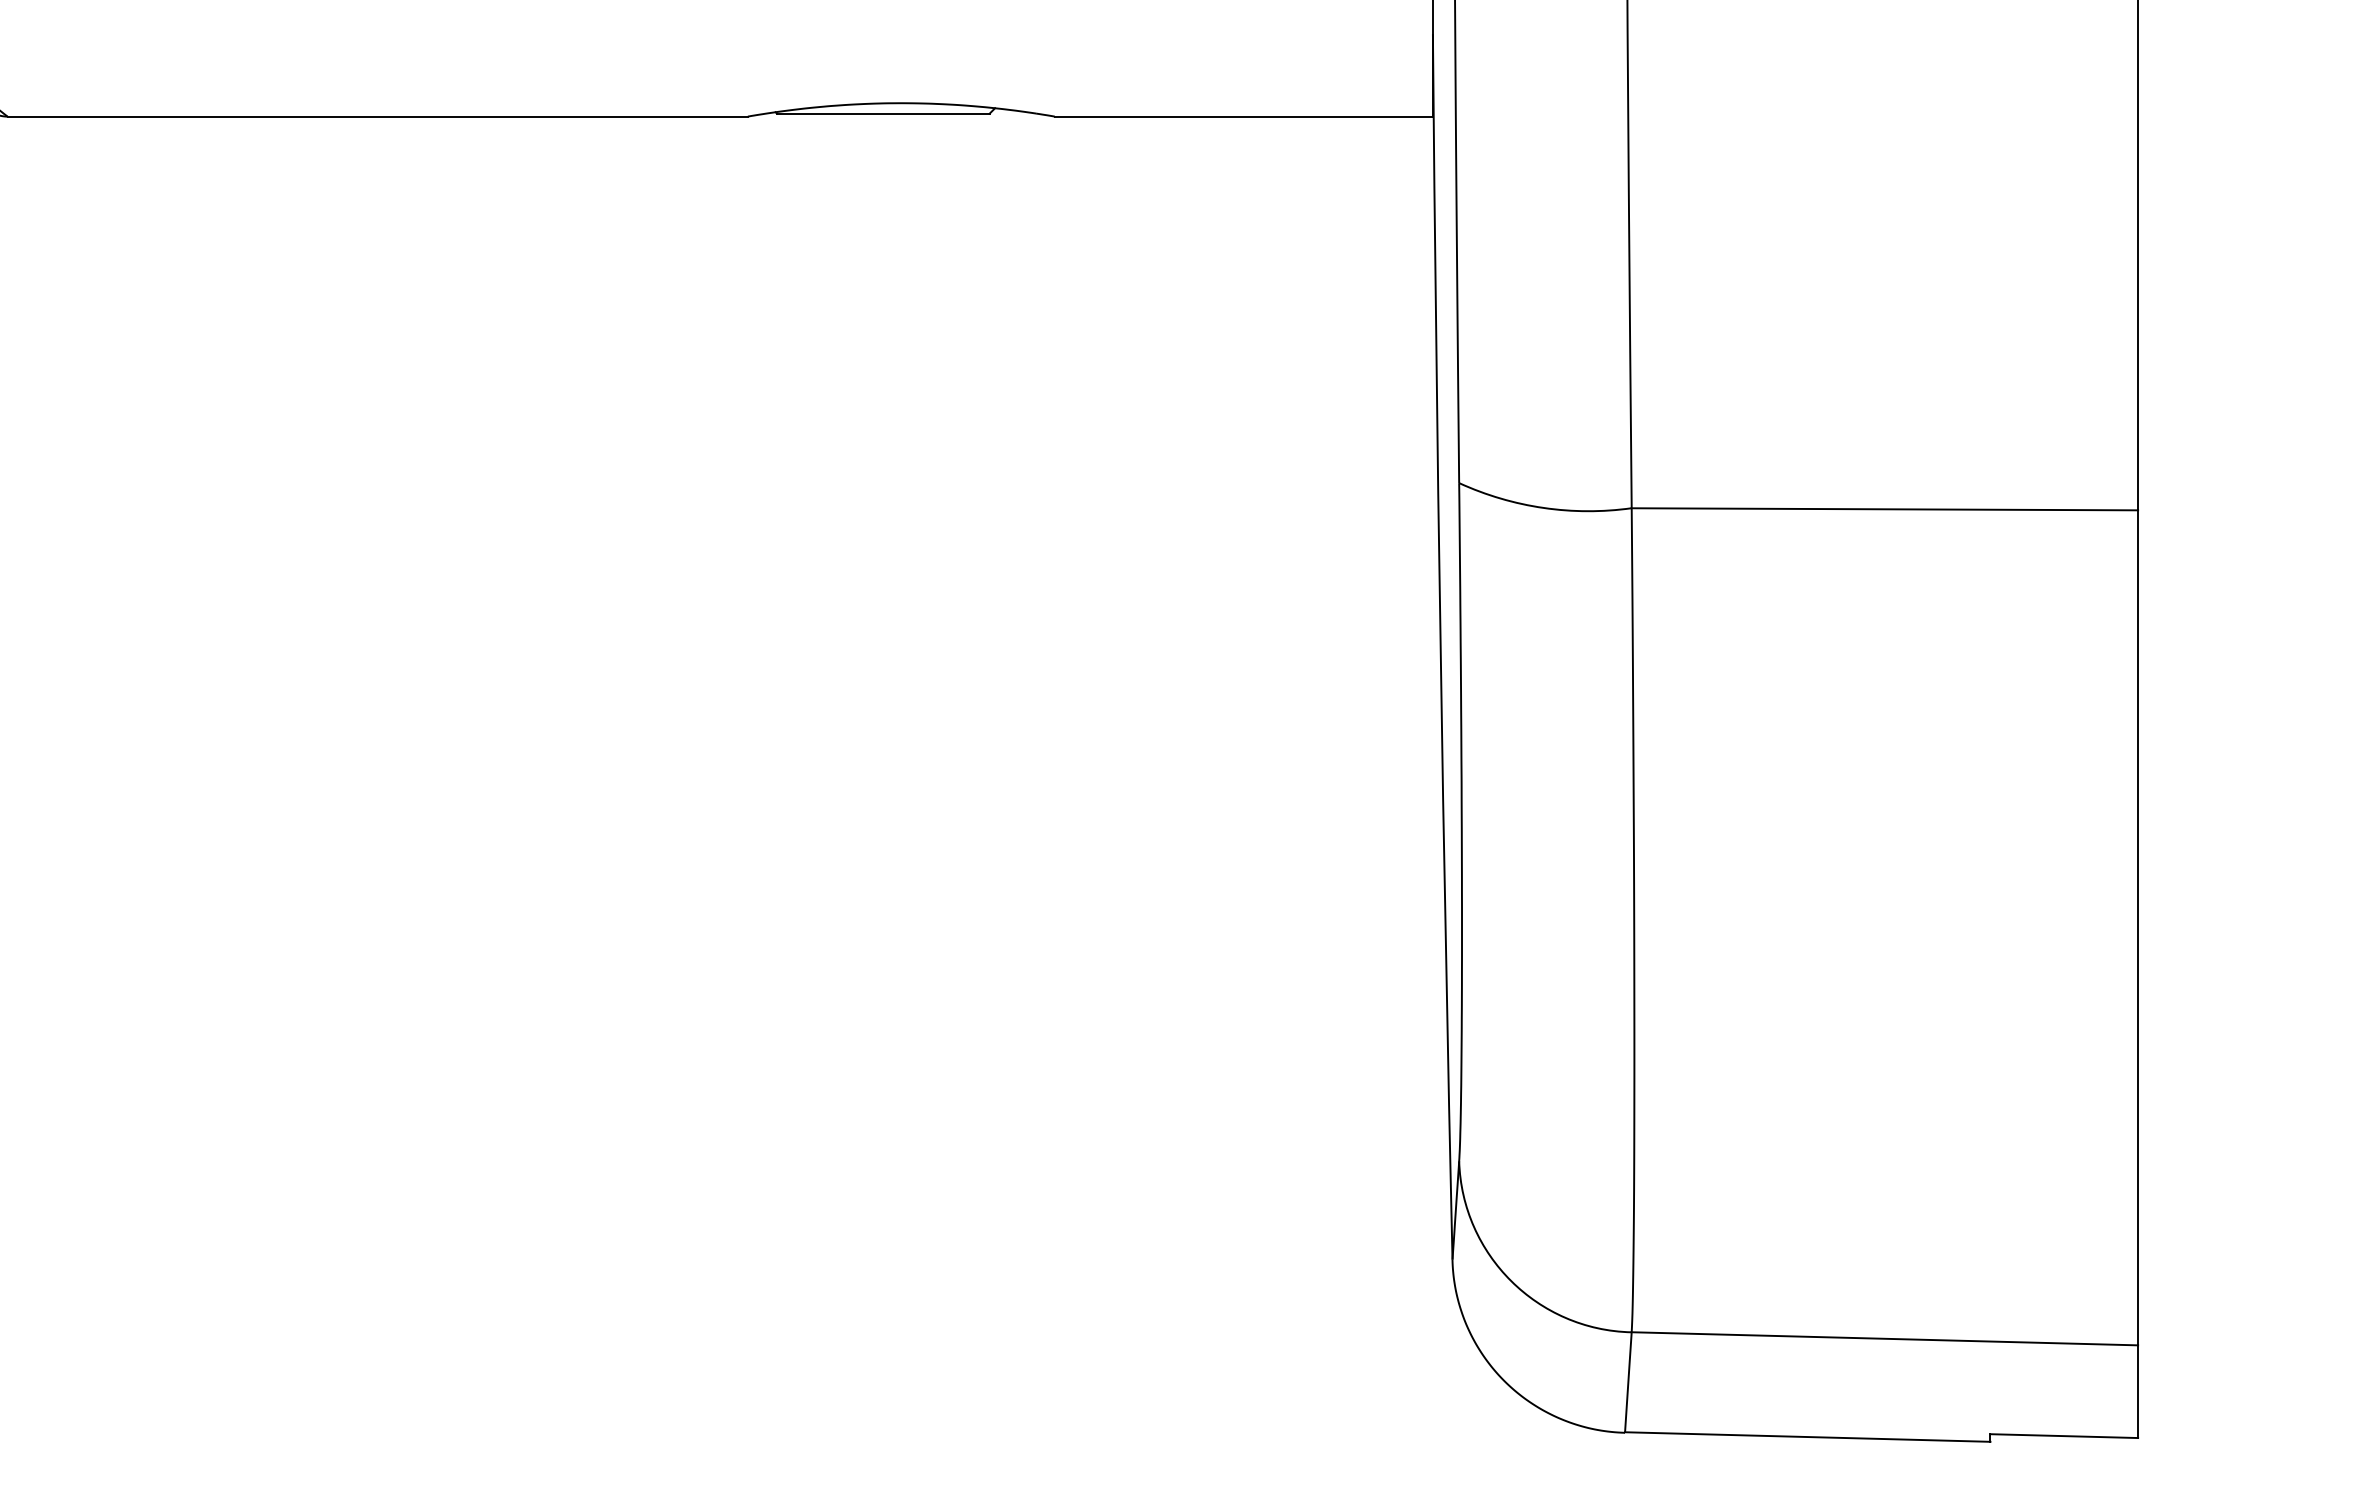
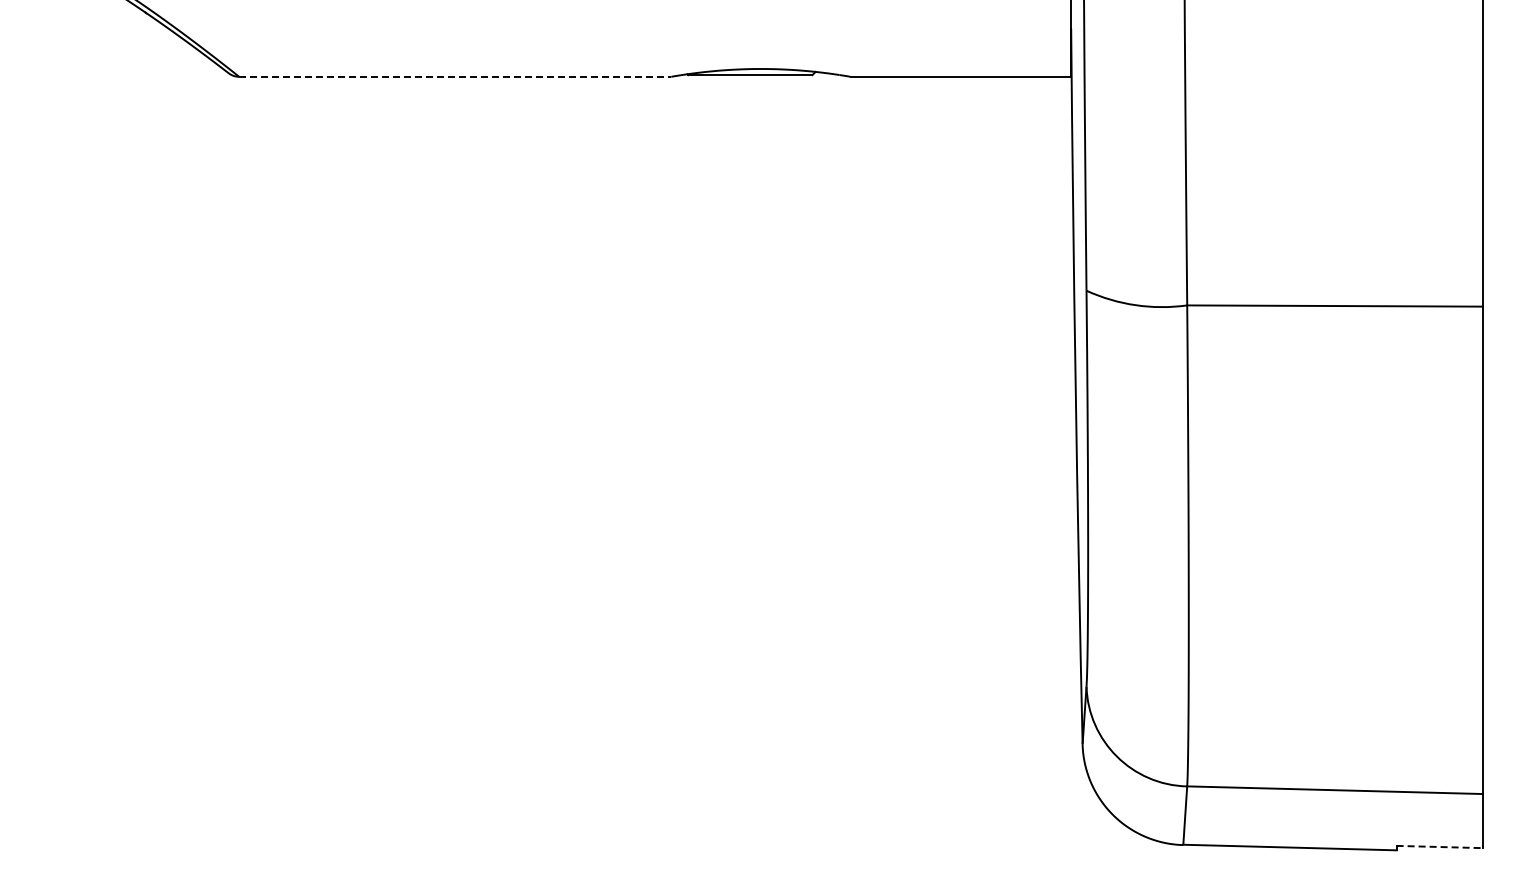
line: (378, 116) -> (455, 76), solid -> dashed
line: (2065, 1436) -> (1440, 847), solid -> dashed

